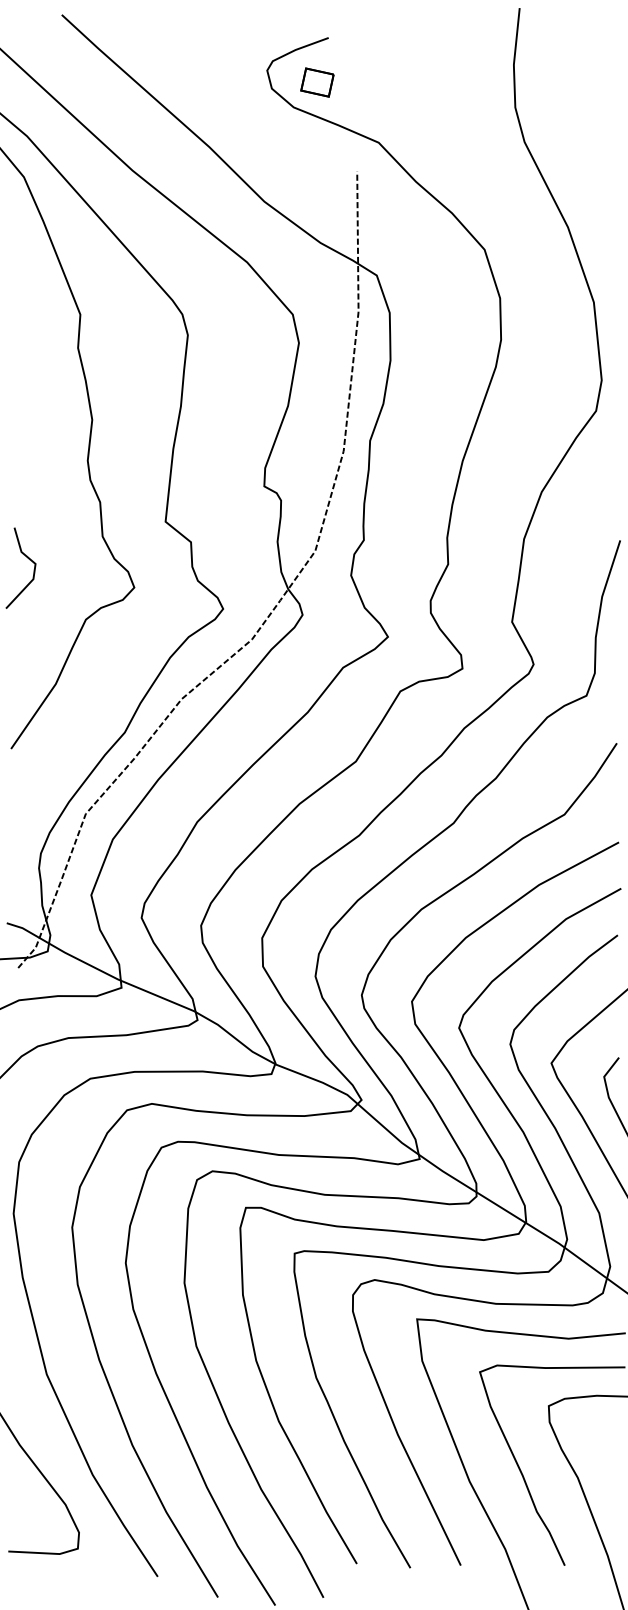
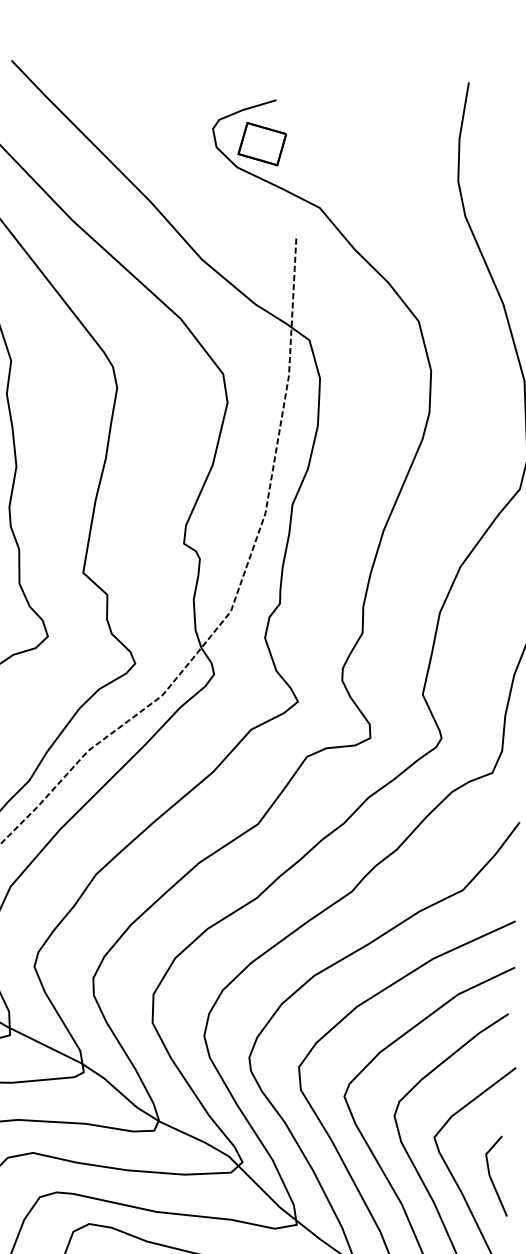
part: (317, 82) -> (262, 143), size x1.43

